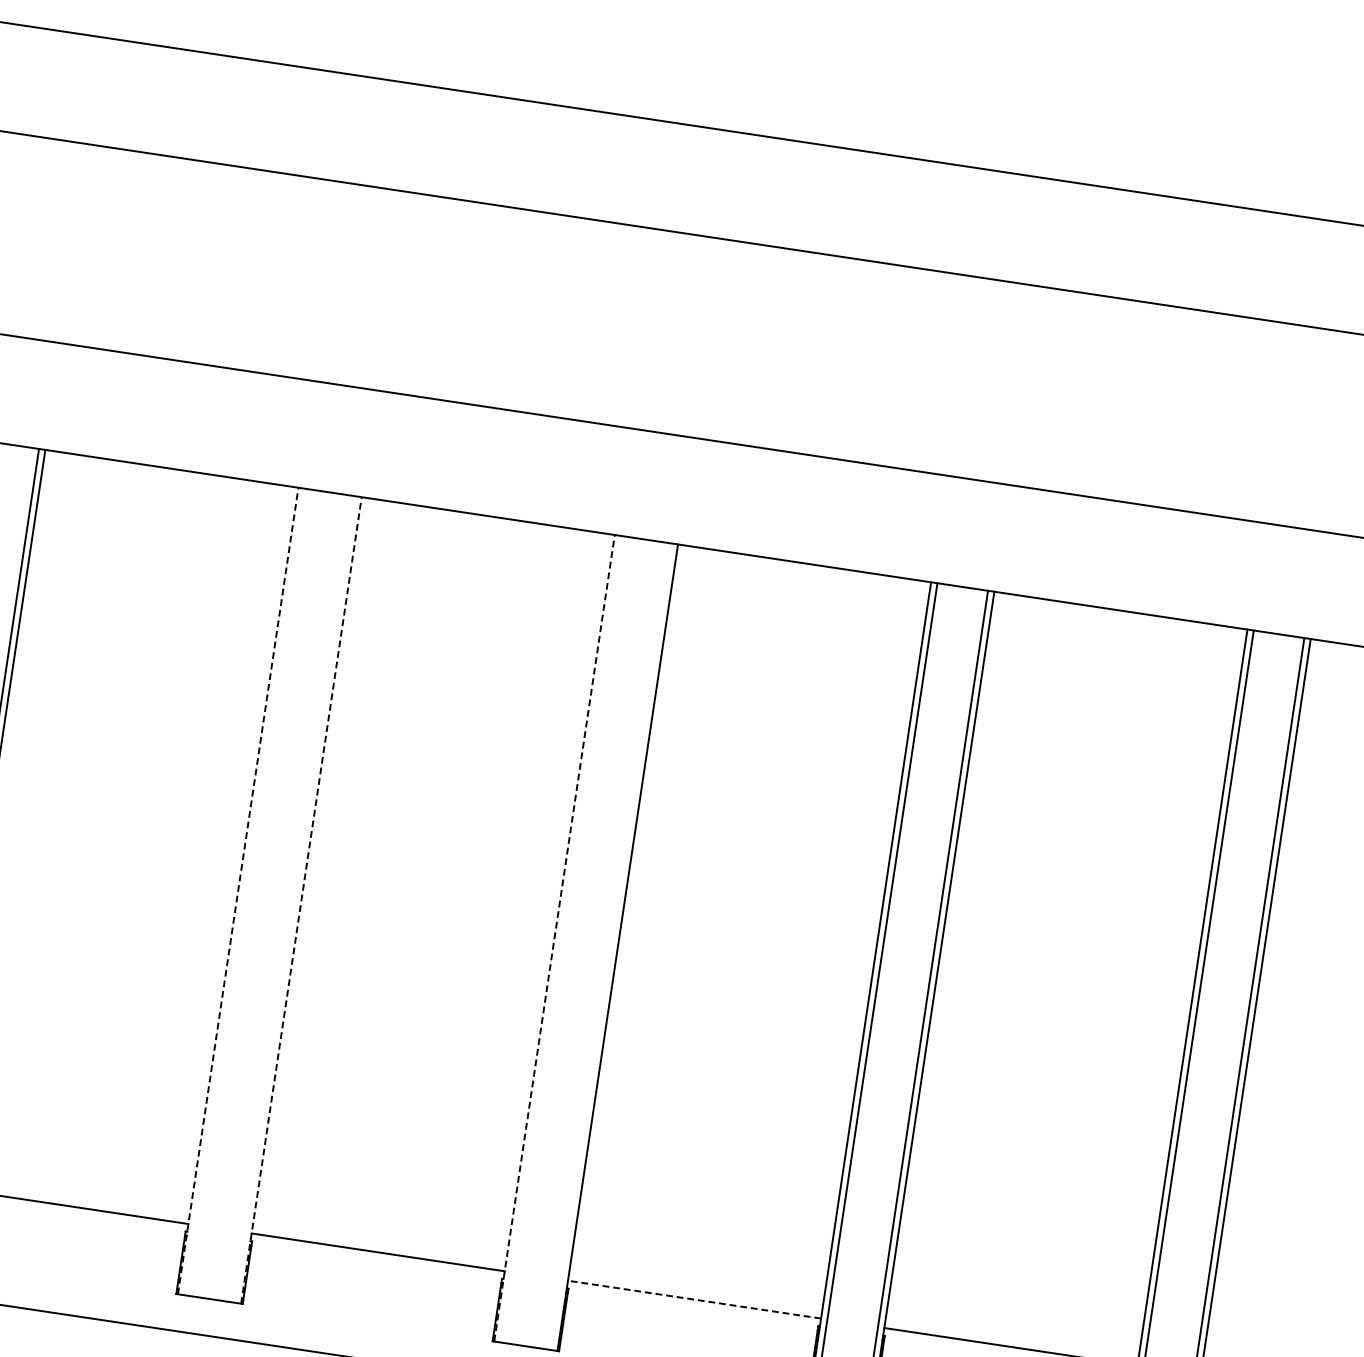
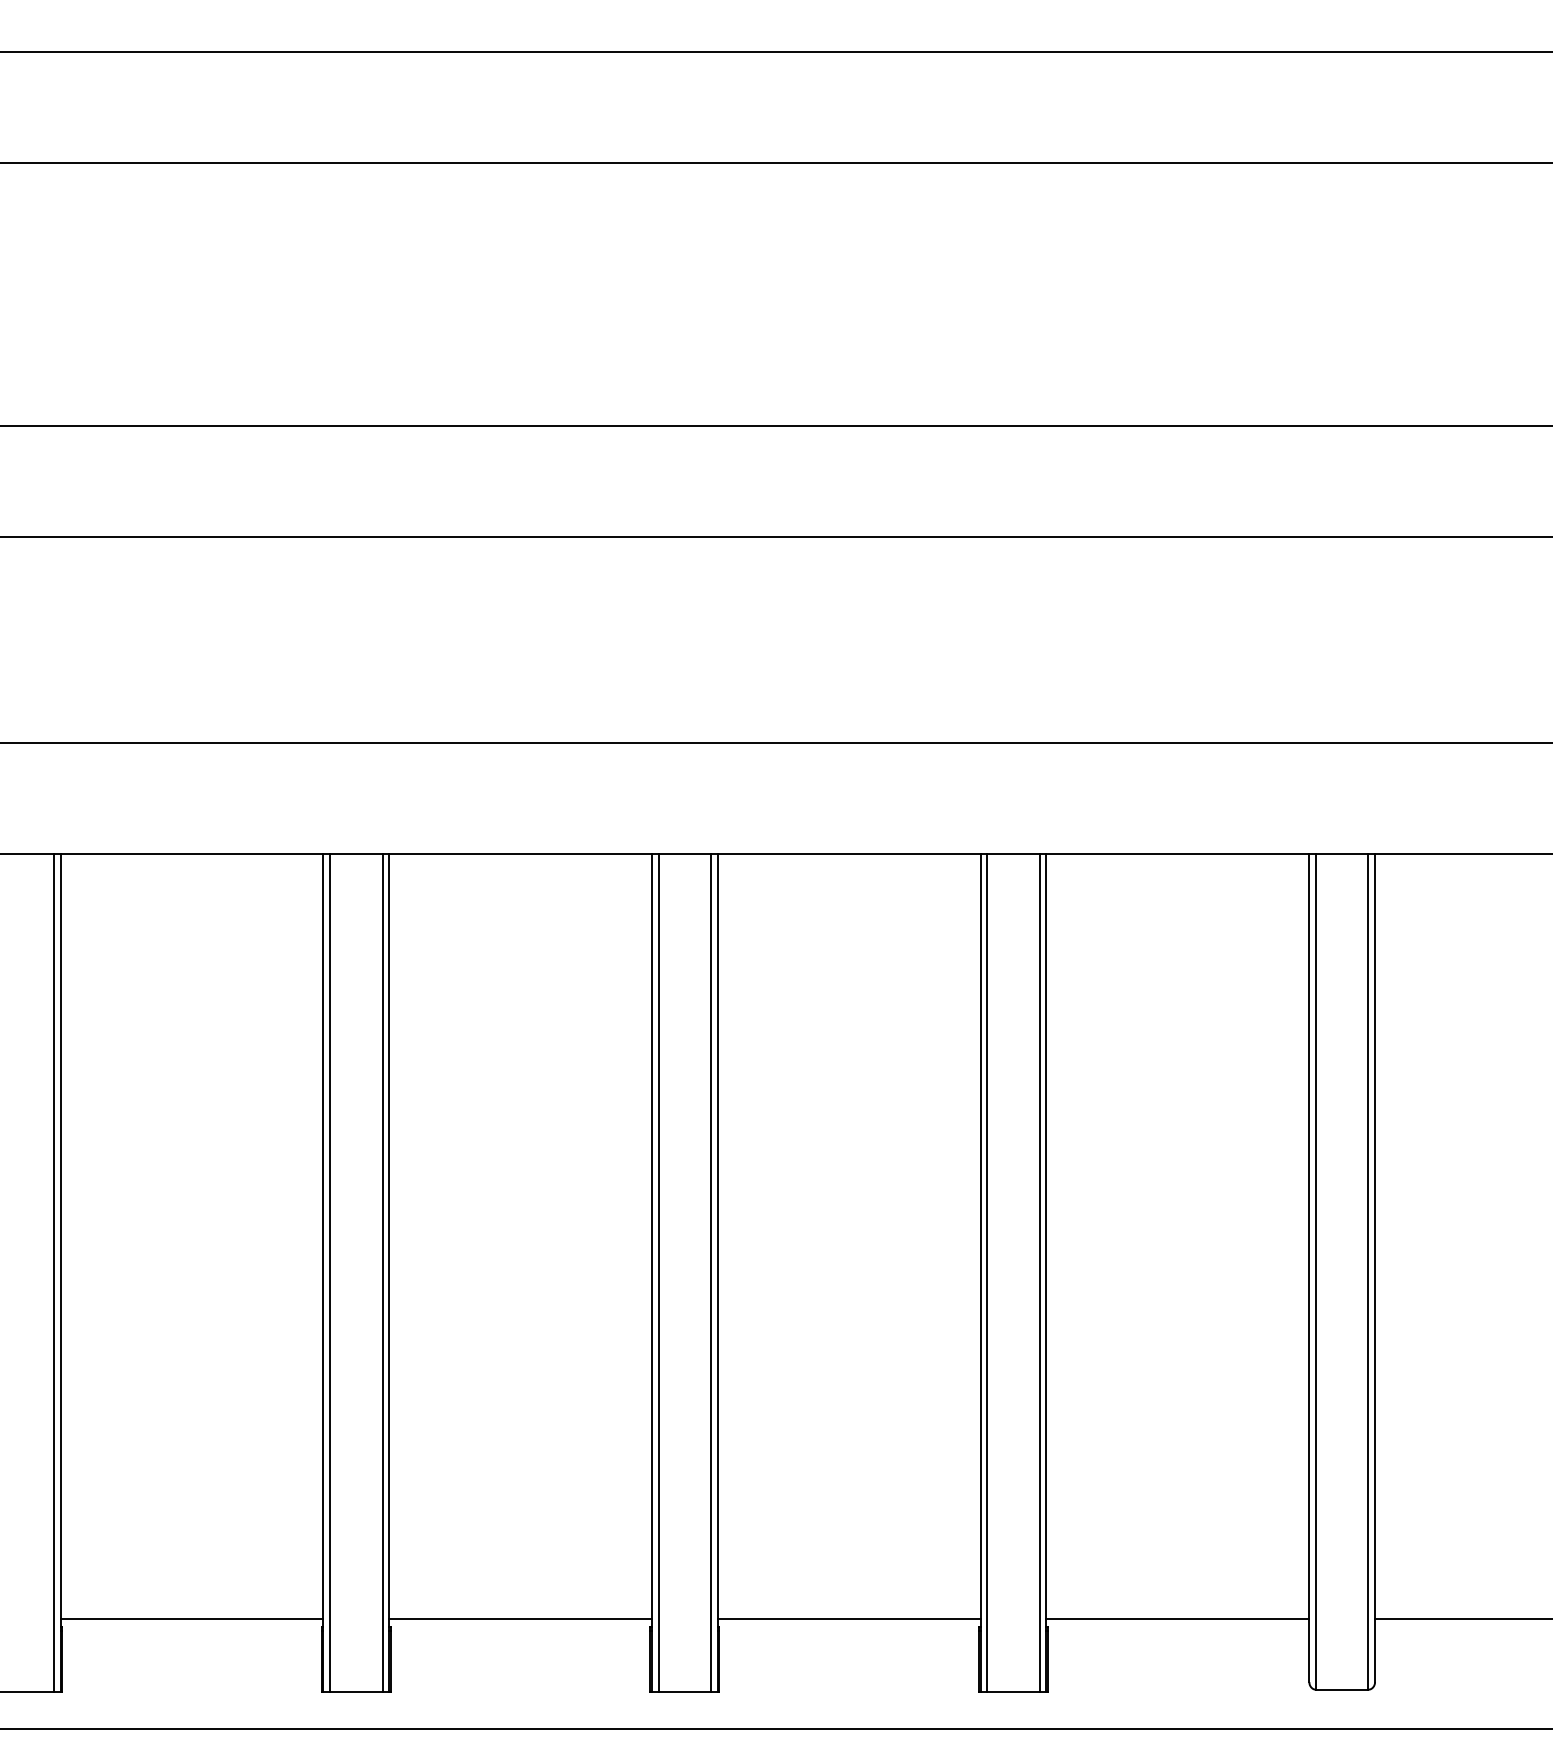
line: (238, 890) -> (323, 1272), dashed -> solid
line: (244, 891) -> (330, 1272), added
line: (295, 899) -> (382, 1272), added
line: (301, 900) -> (389, 1272), dashed -> solid
line: (554, 938) -> (652, 1272), dashed -> solid
line: (560, 938) -> (658, 1272), added
line: (611, 946) -> (711, 1272), added
line: (693, 1299) -> (848, 1618), dashed -> solid

